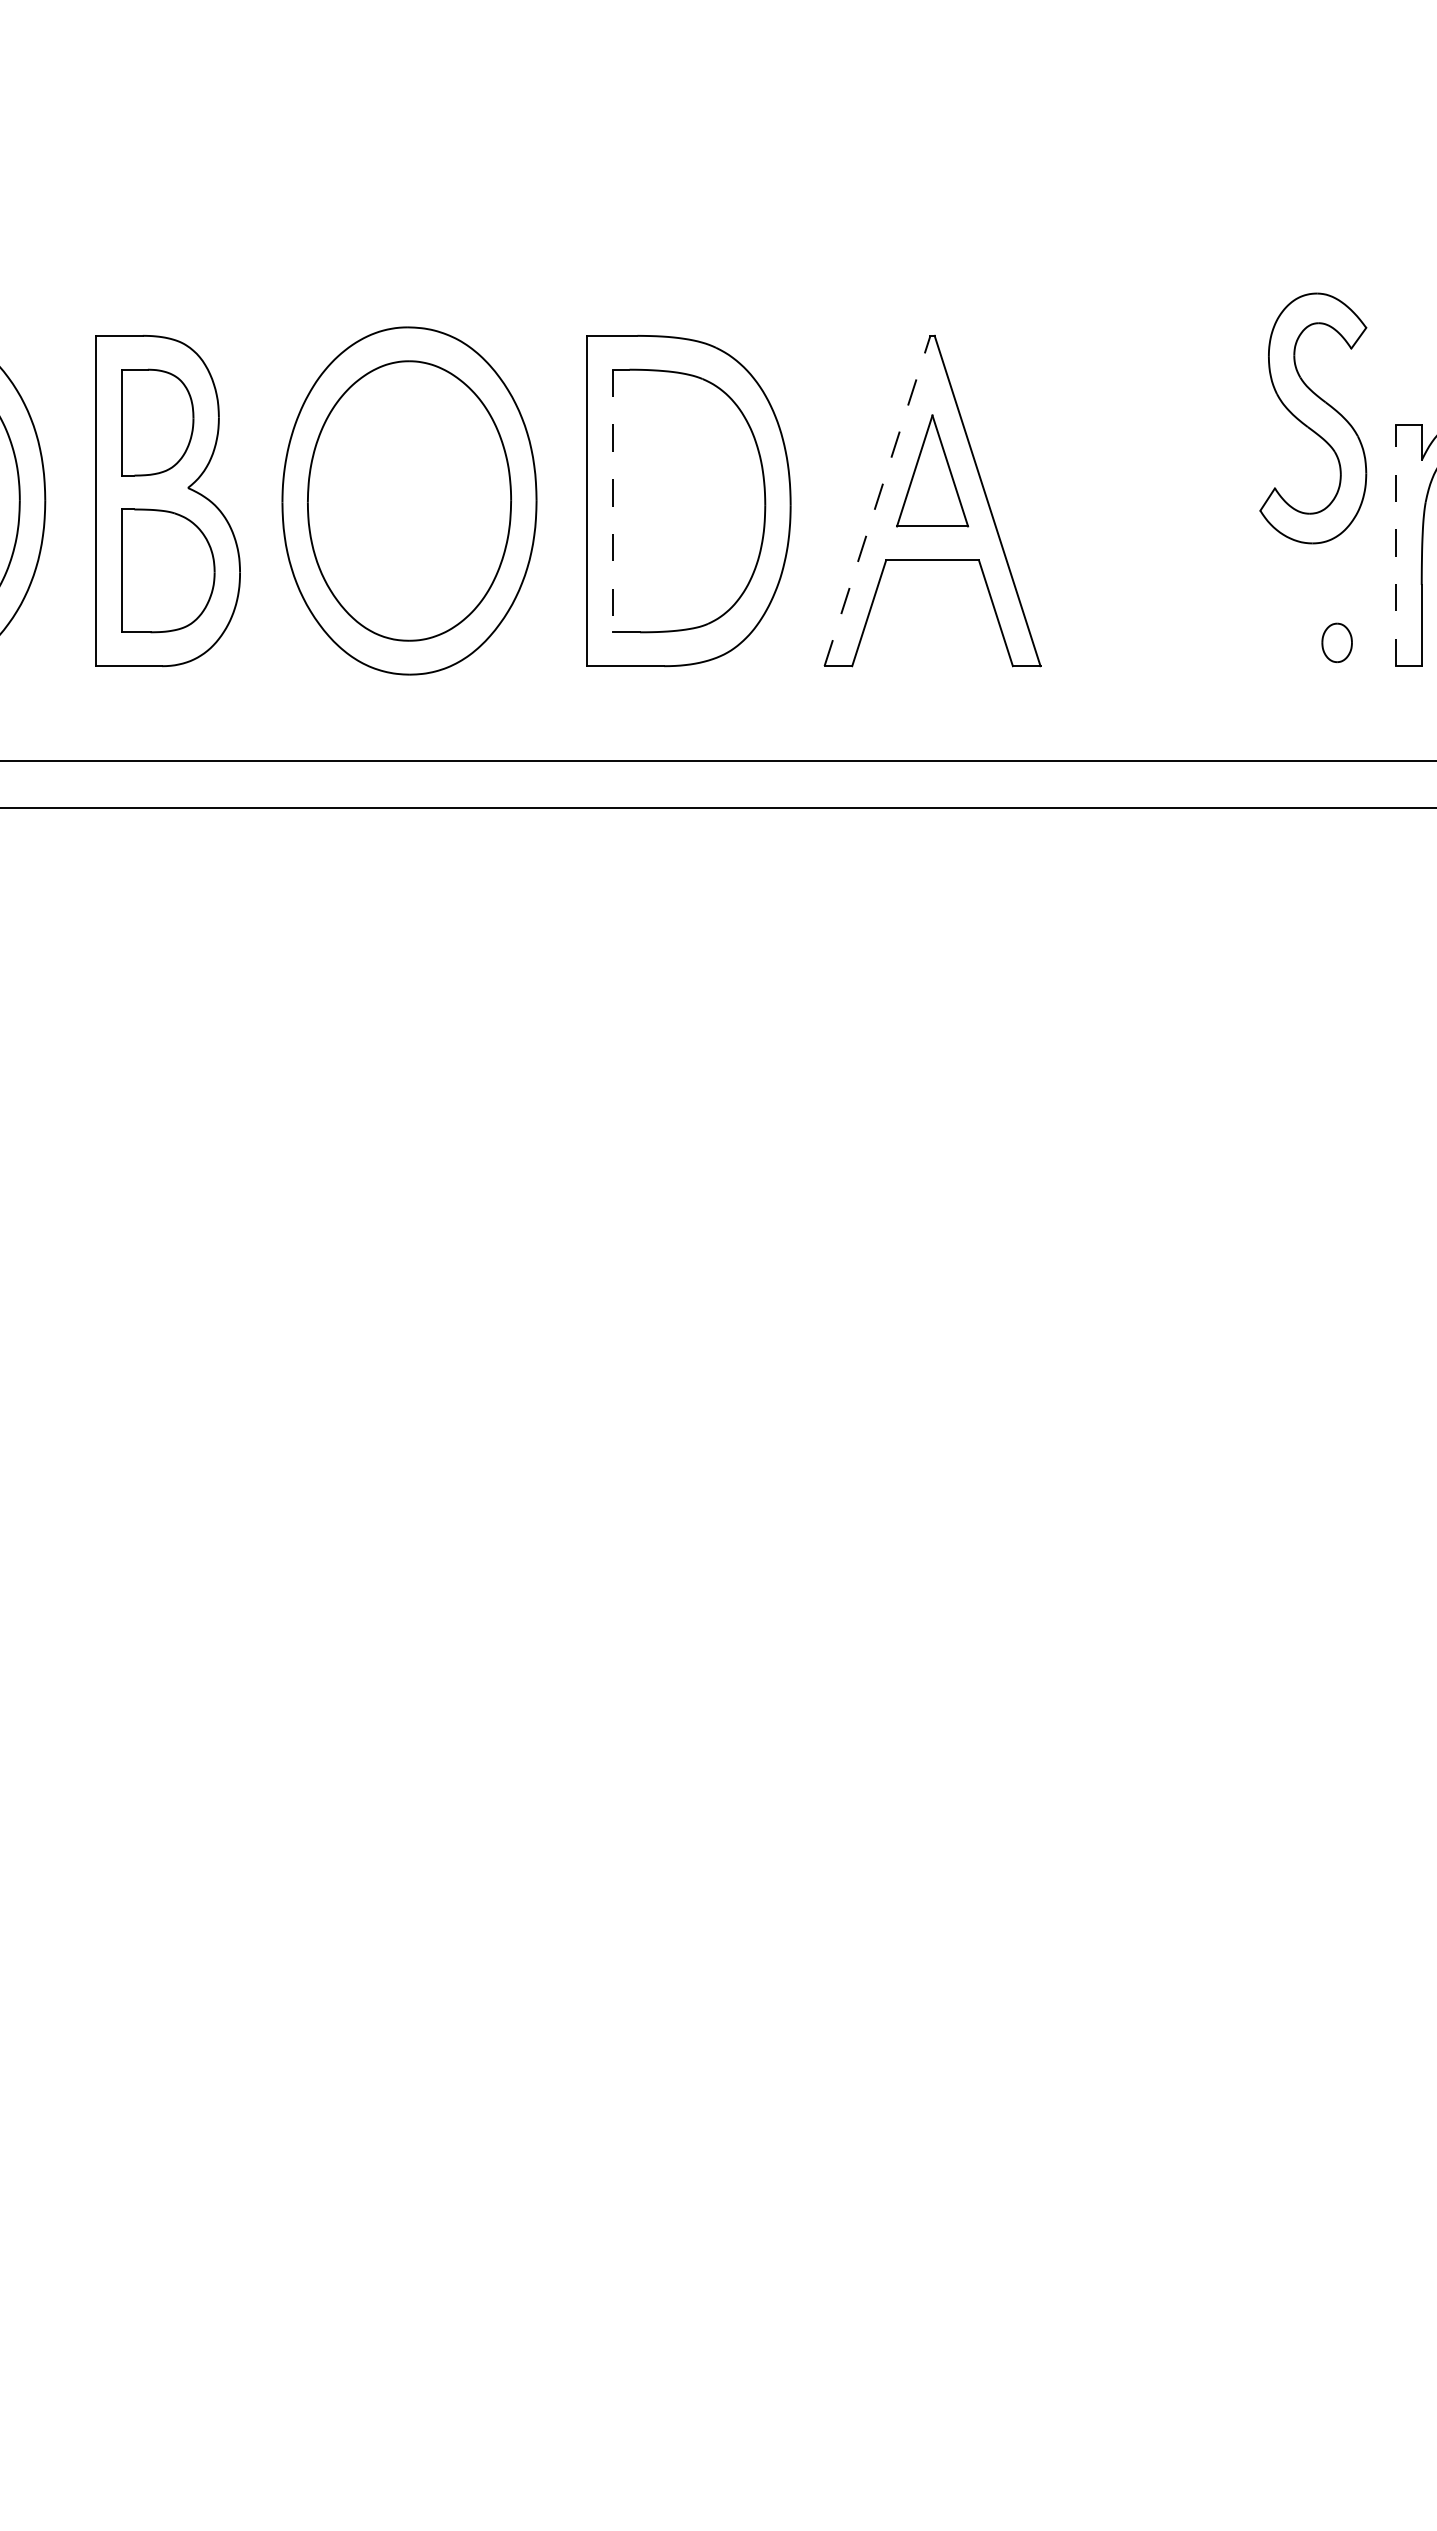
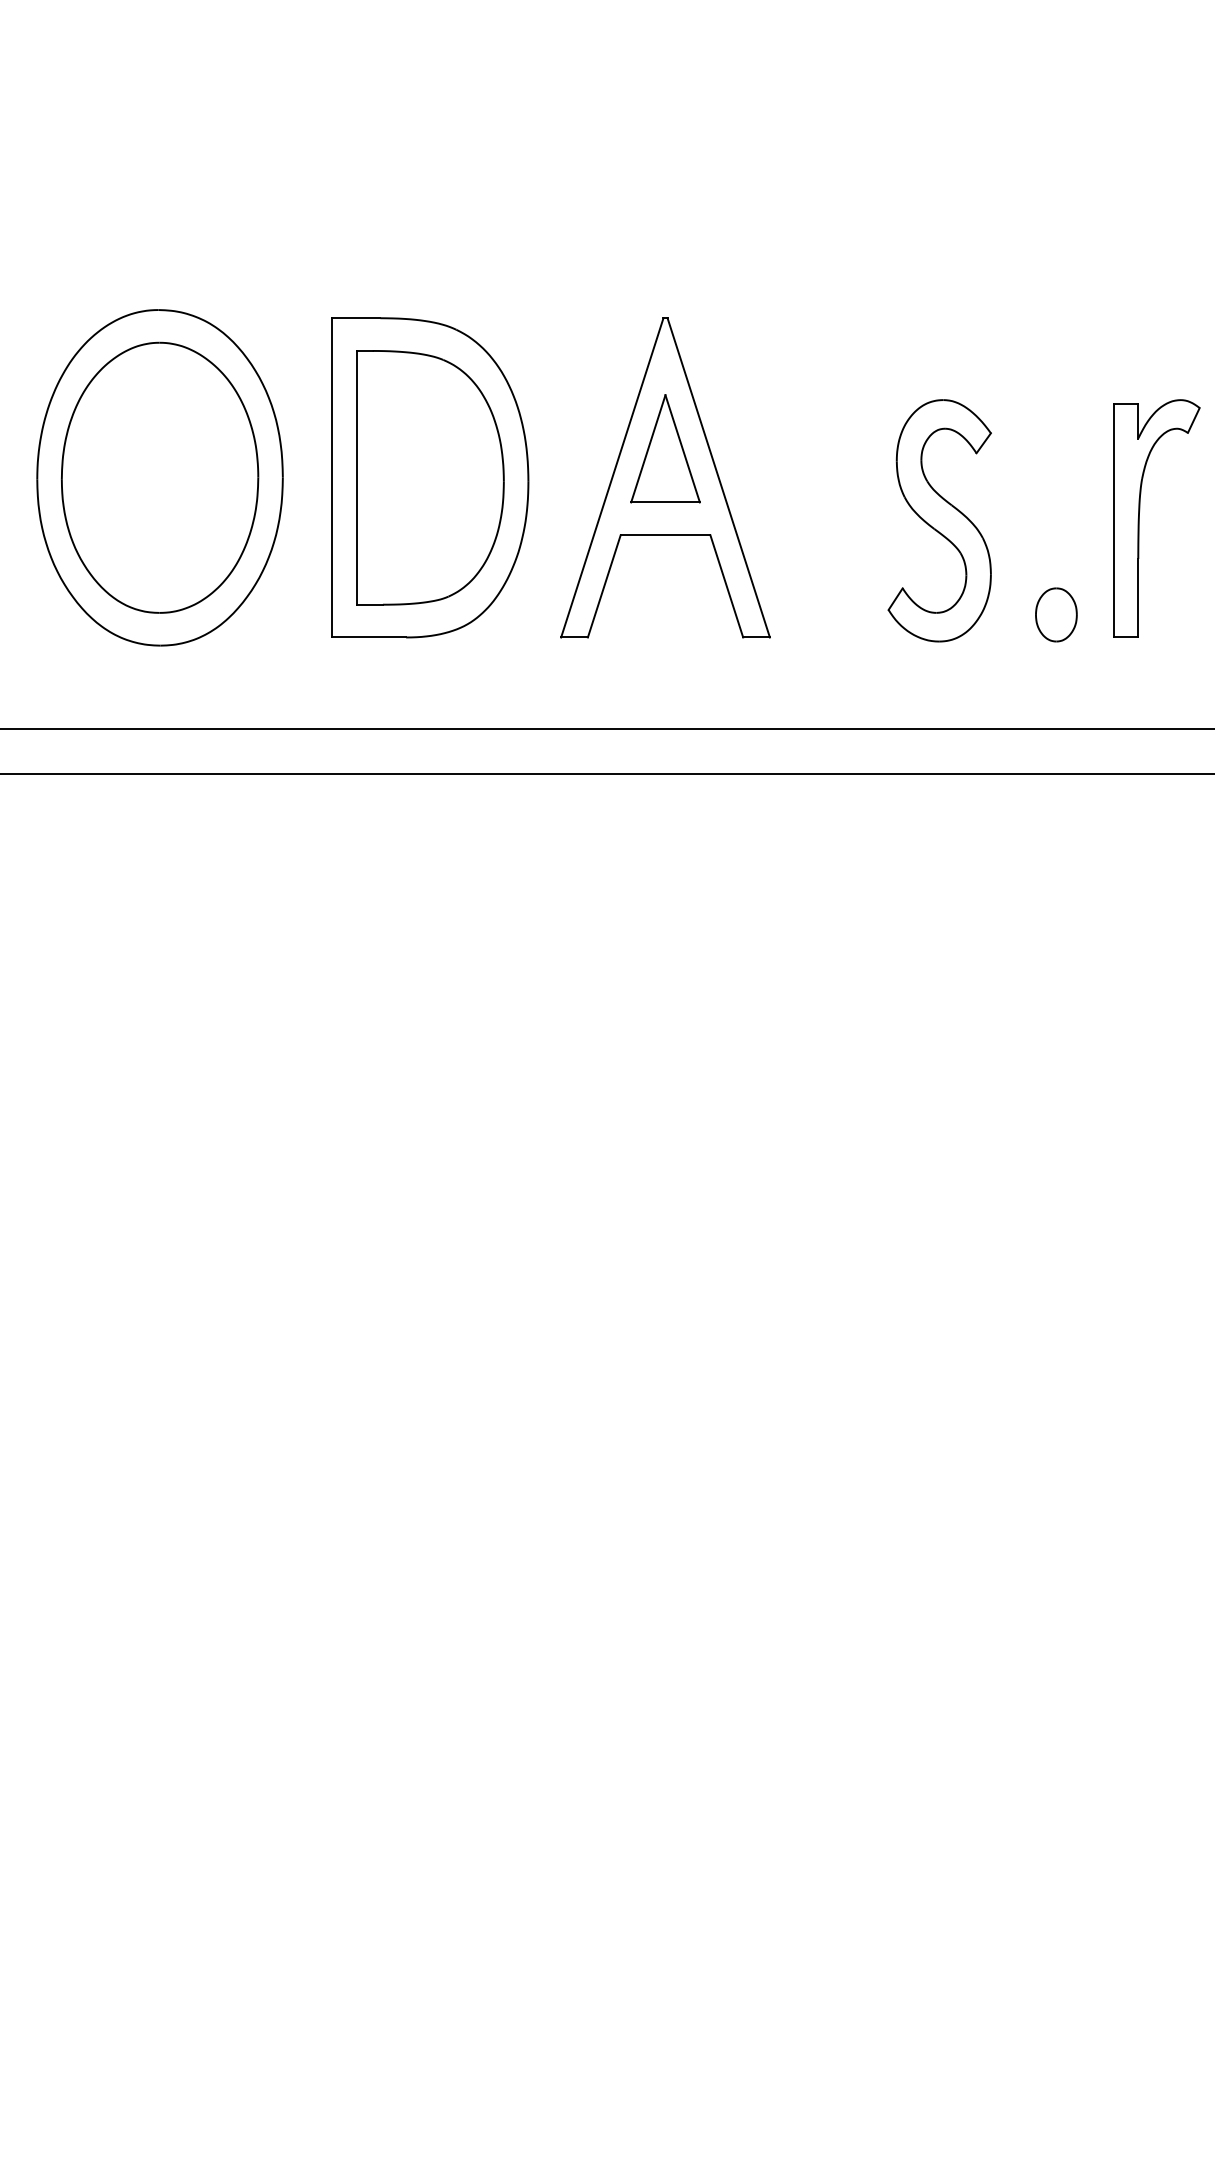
part: (1313, 418) -> (939, 520), moved
line: (877, 500) -> (612, 477), dashed -> solid
line: (612, 501) -> (356, 478), dashed -> solid
line: (1396, 545) -> (1113, 520), dashed -> solid
part: (1337, 642) -> (1056, 614), size x1.43

